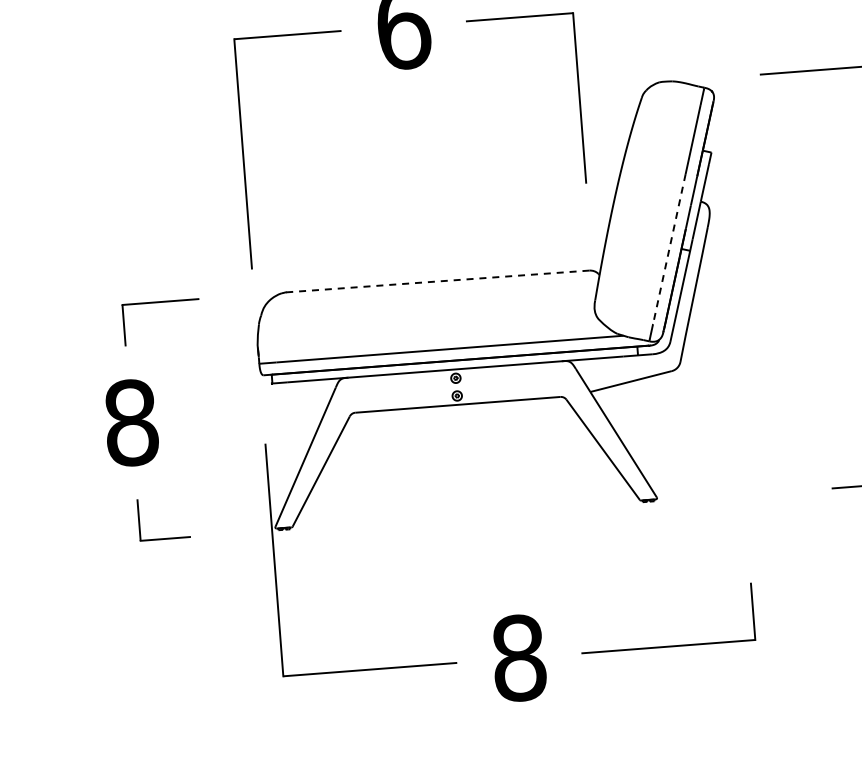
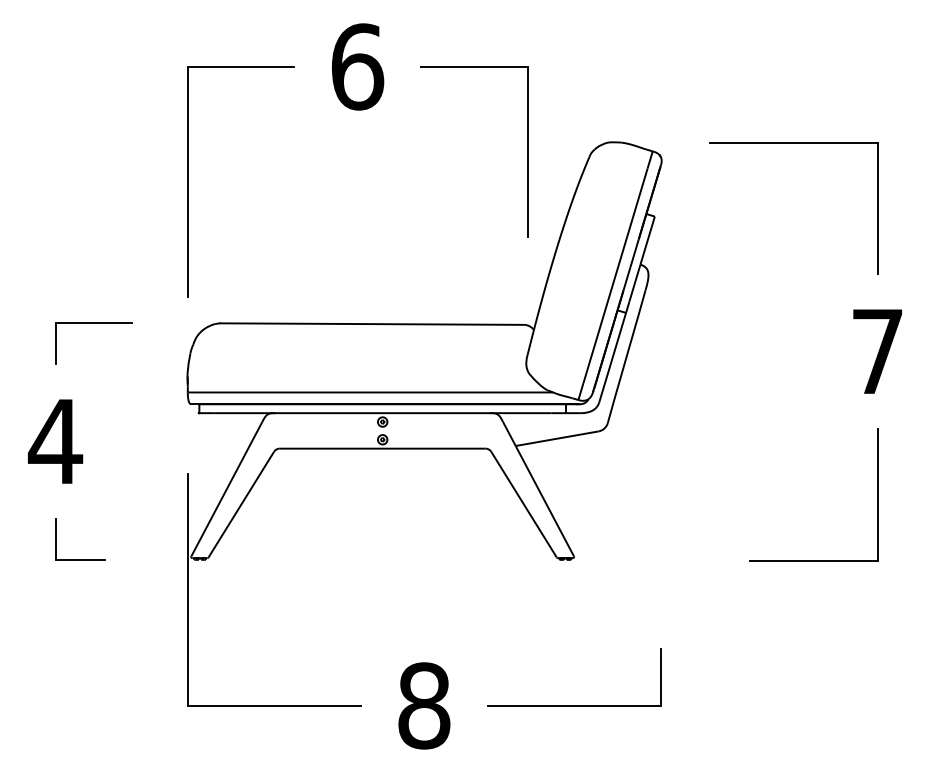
line: (669, 249) -> (605, 309), dashed -> solid
line: (437, 281) -> (371, 324), dashed -> solid
text: (131, 422) -> (55, 441), 8 -> 4

